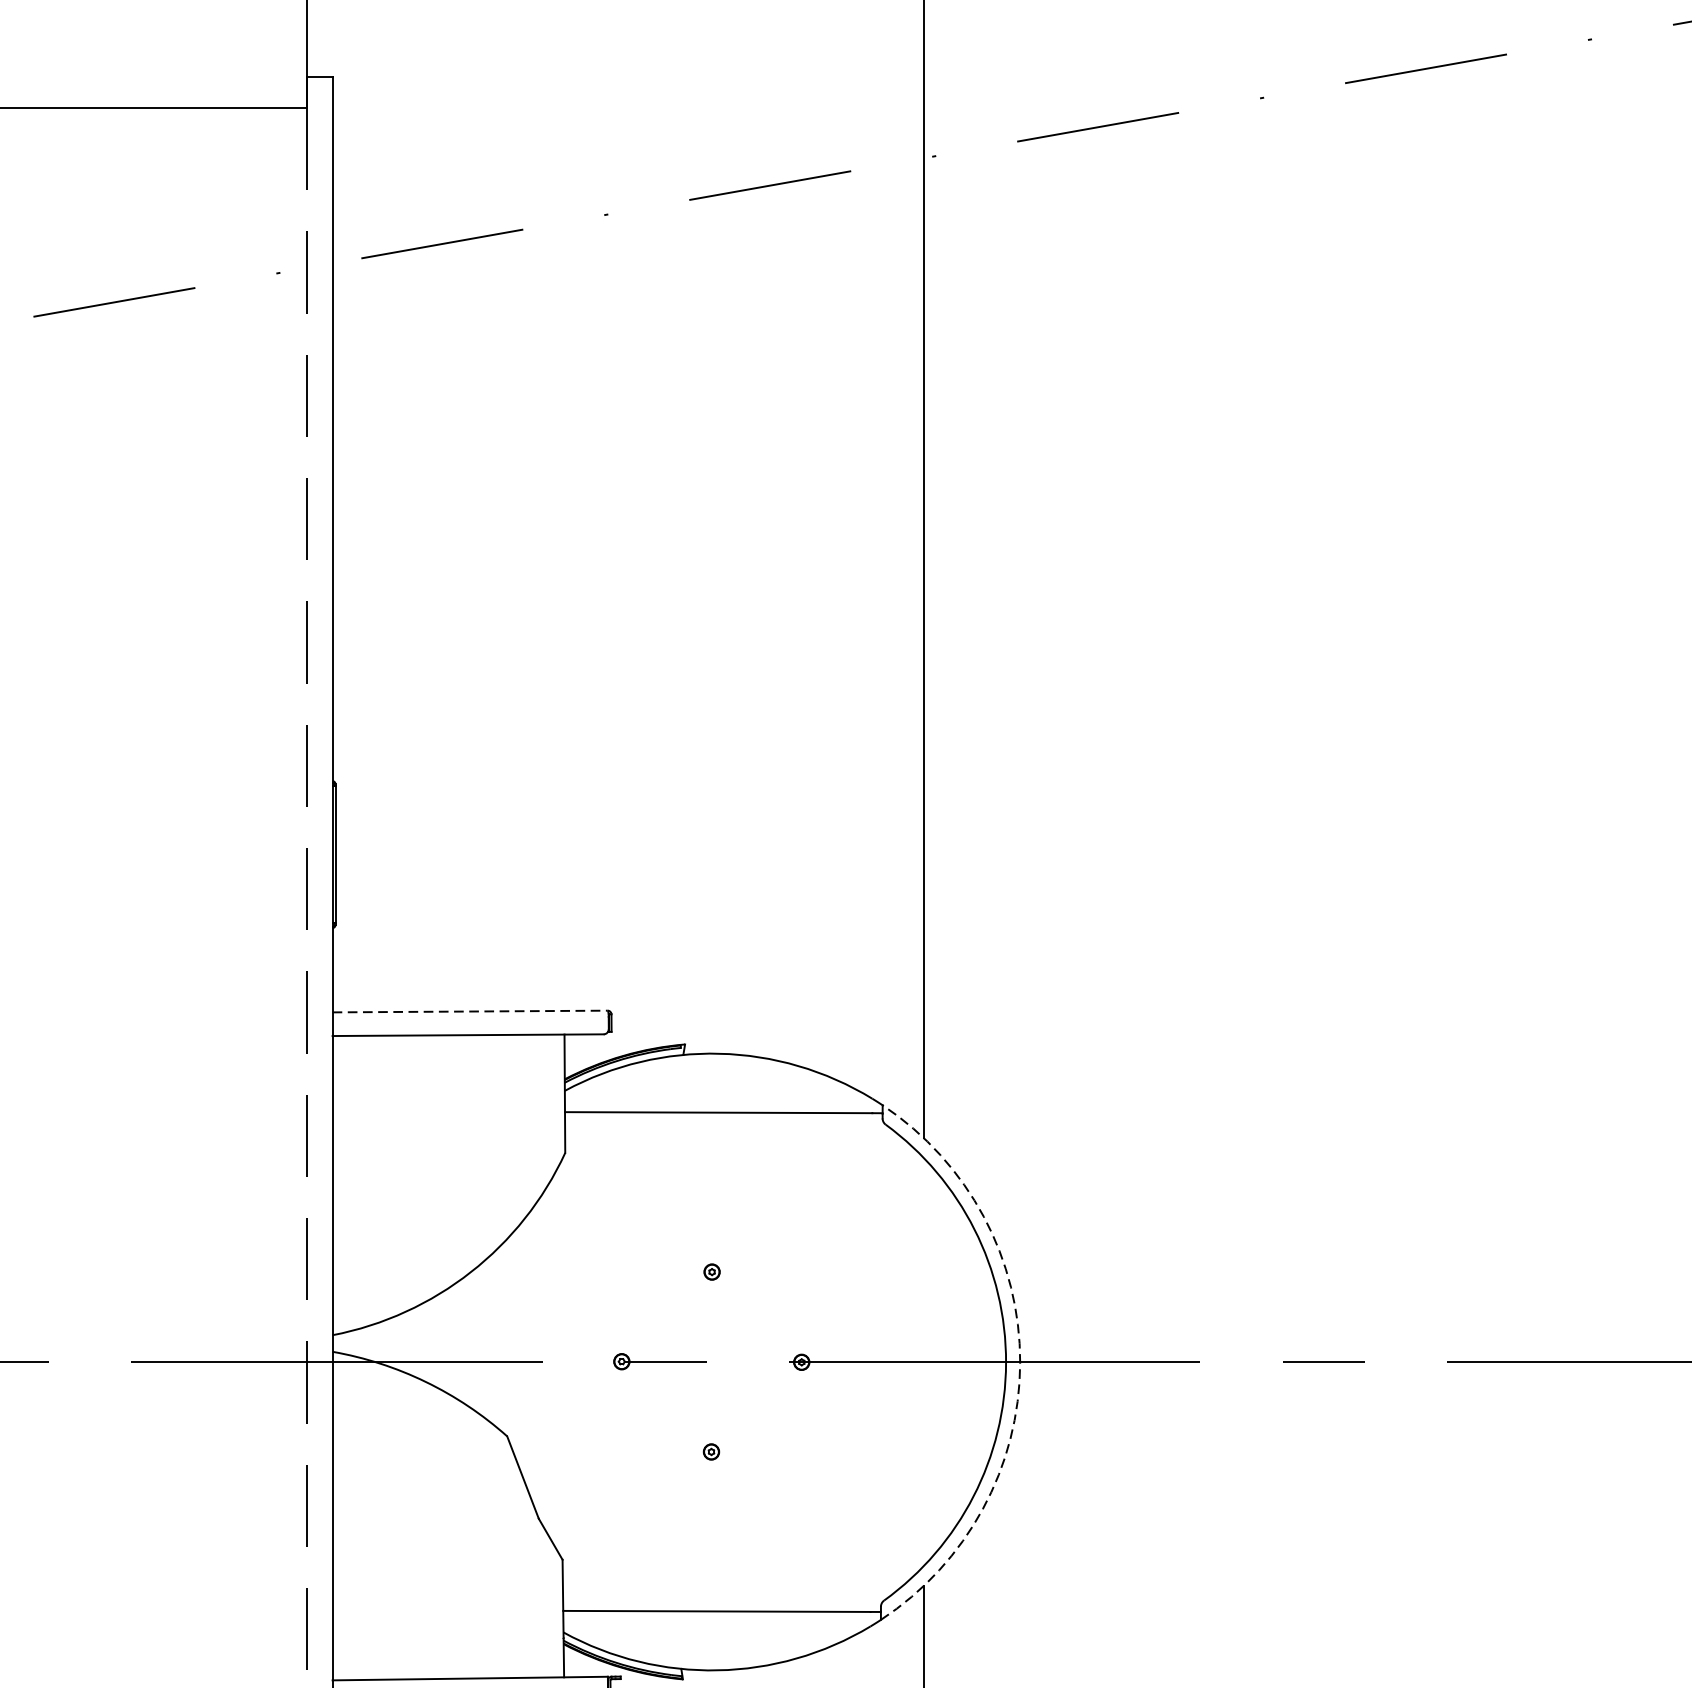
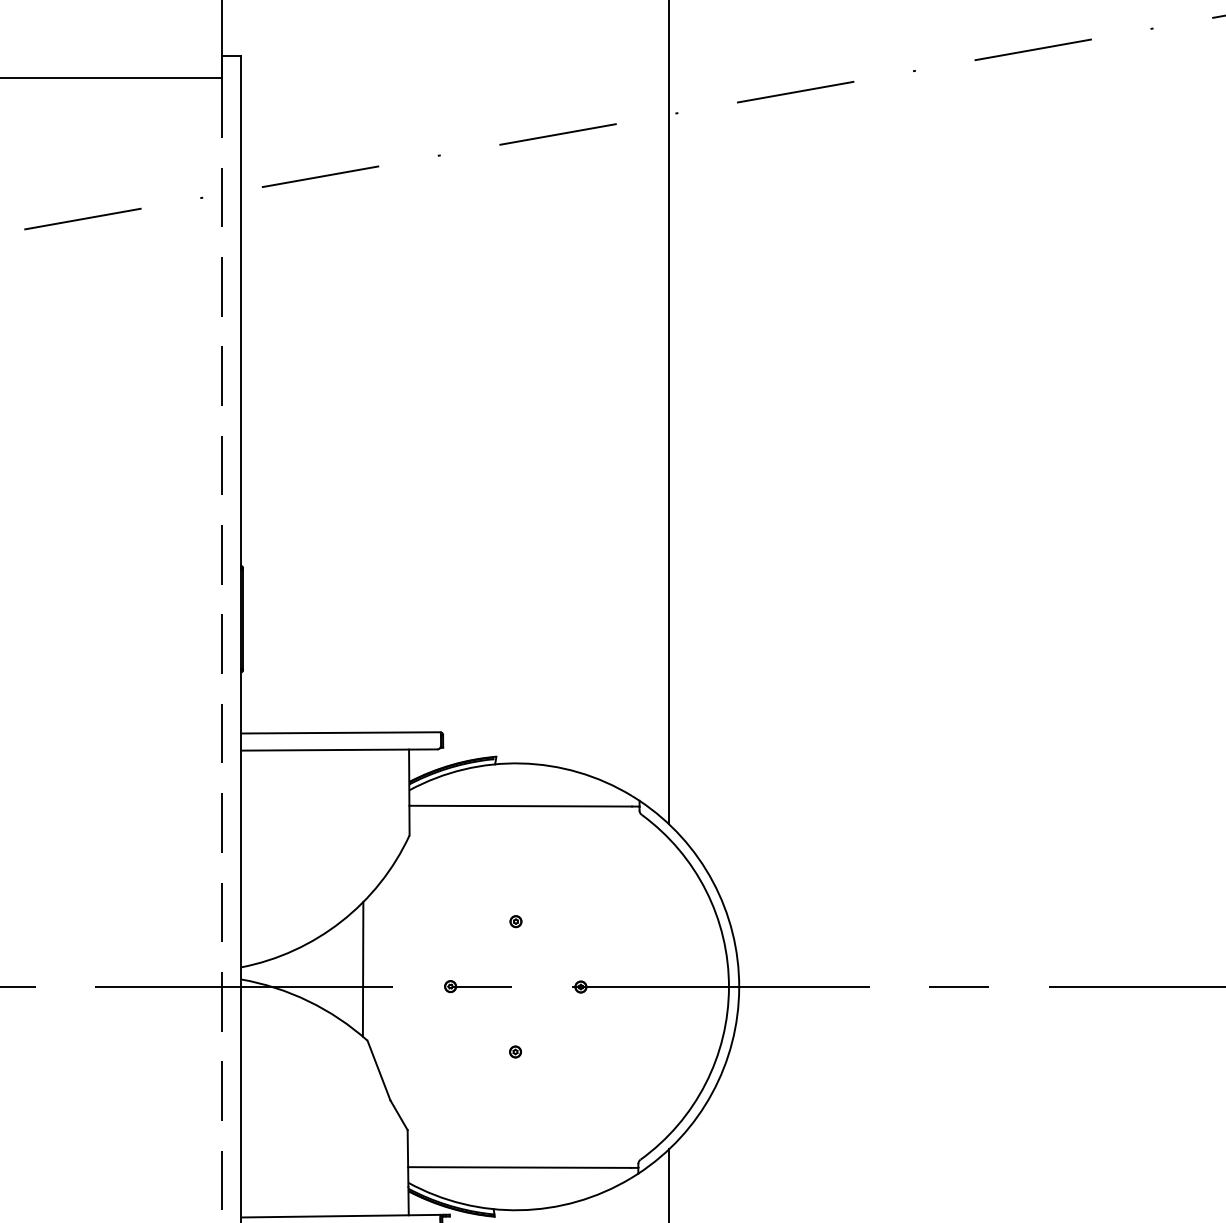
line: (469, 1011) -> (340, 732), dashed -> solid
line: (500, 1338) -> (362, 969), added
arc: (1020, 1362) -> (739, 987), dashed -> solid

